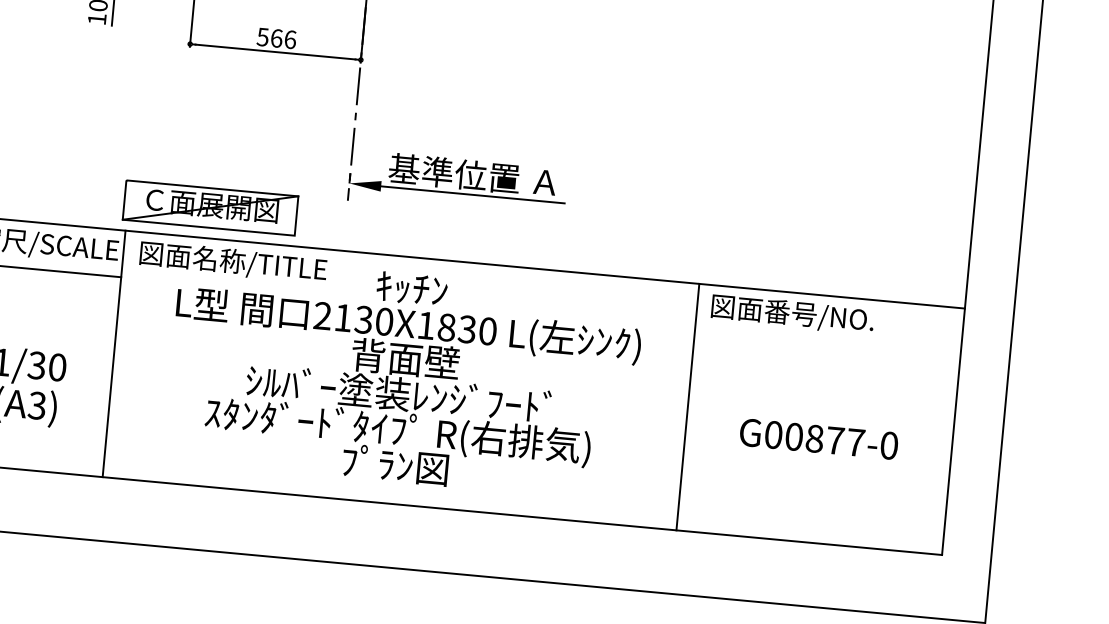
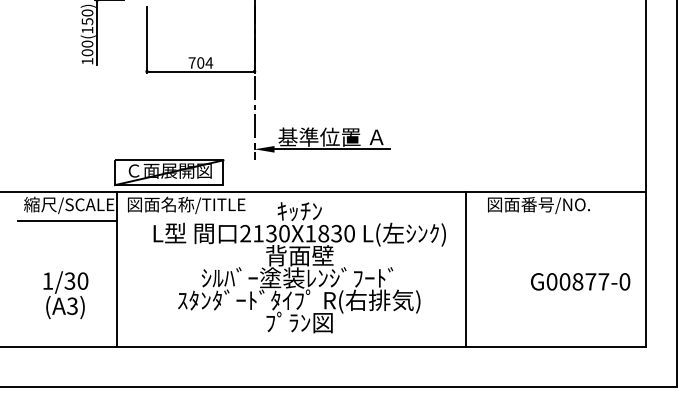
text: (276, 37) -> (200, 62), 566 -> 704
line: (687, 407) -> (465, 269), moved
text: (818, 438) -> (580, 281), moved

